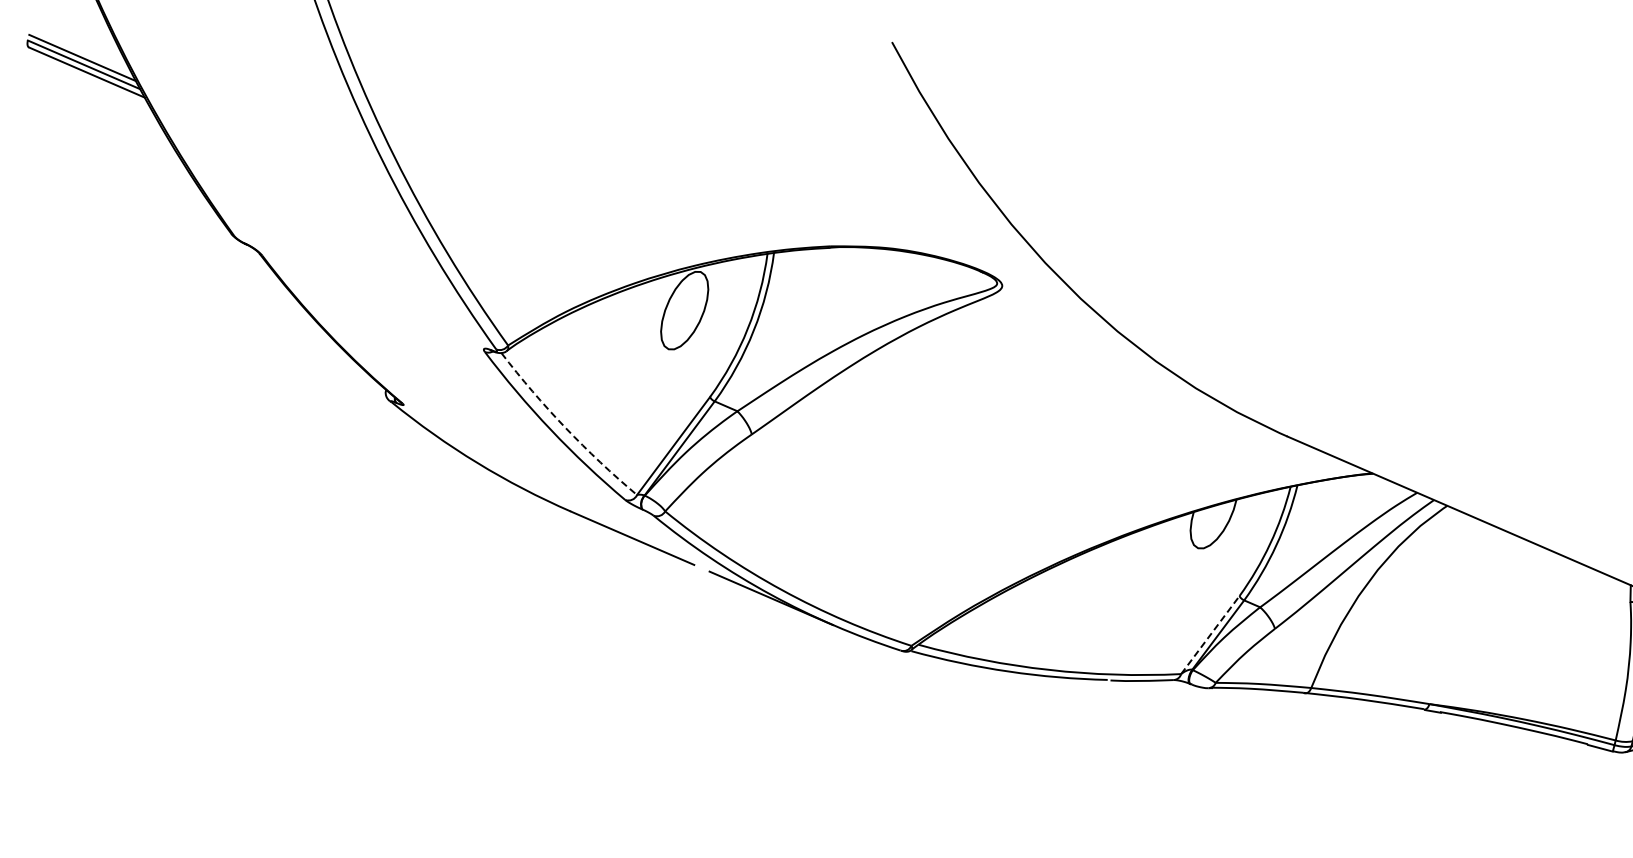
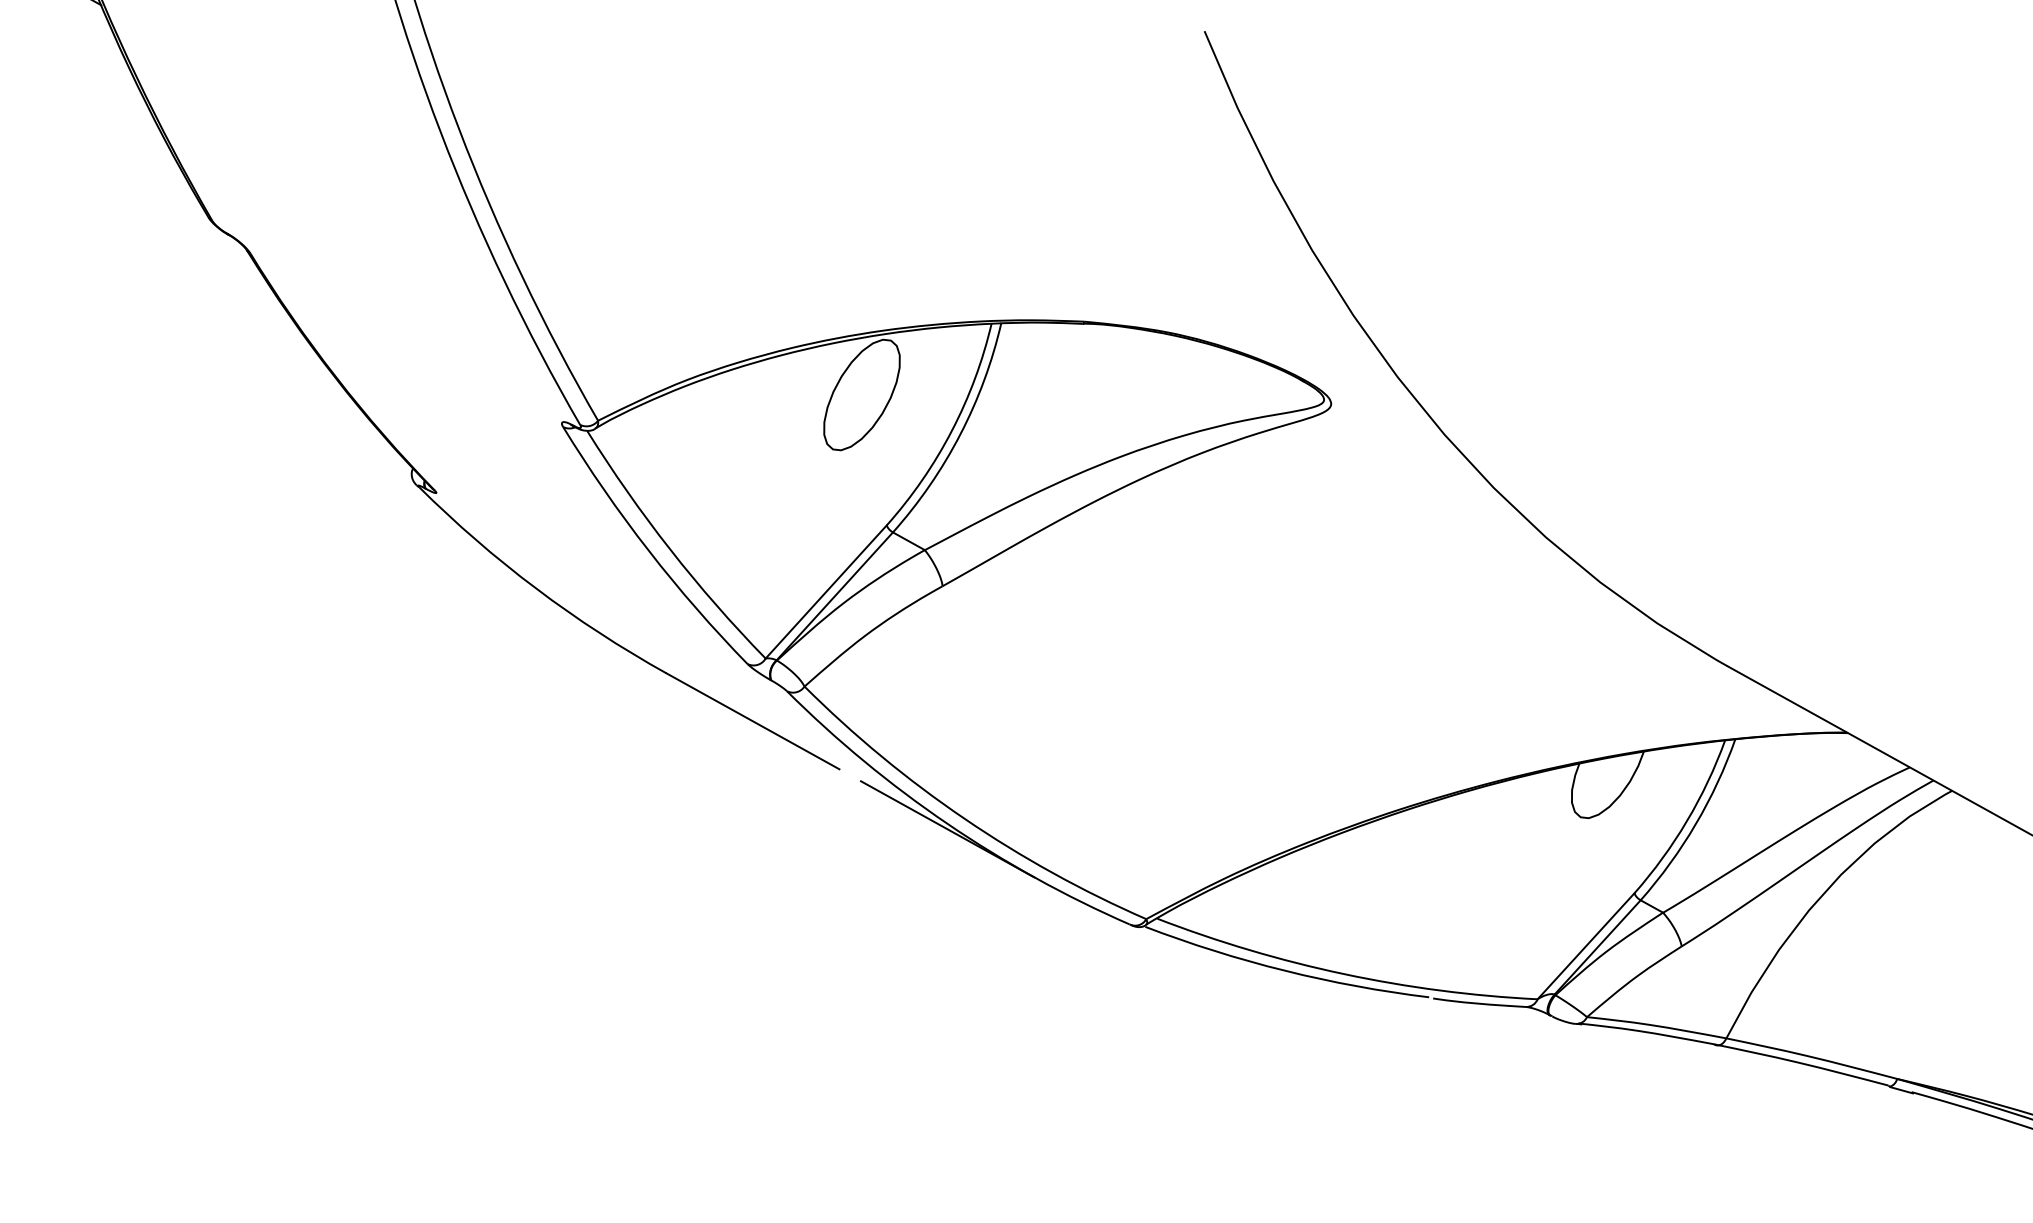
arc: (565, 427) -> (670, 549), dashed -> solid
line: (1210, 635) -> (1586, 946), dashed -> solid

